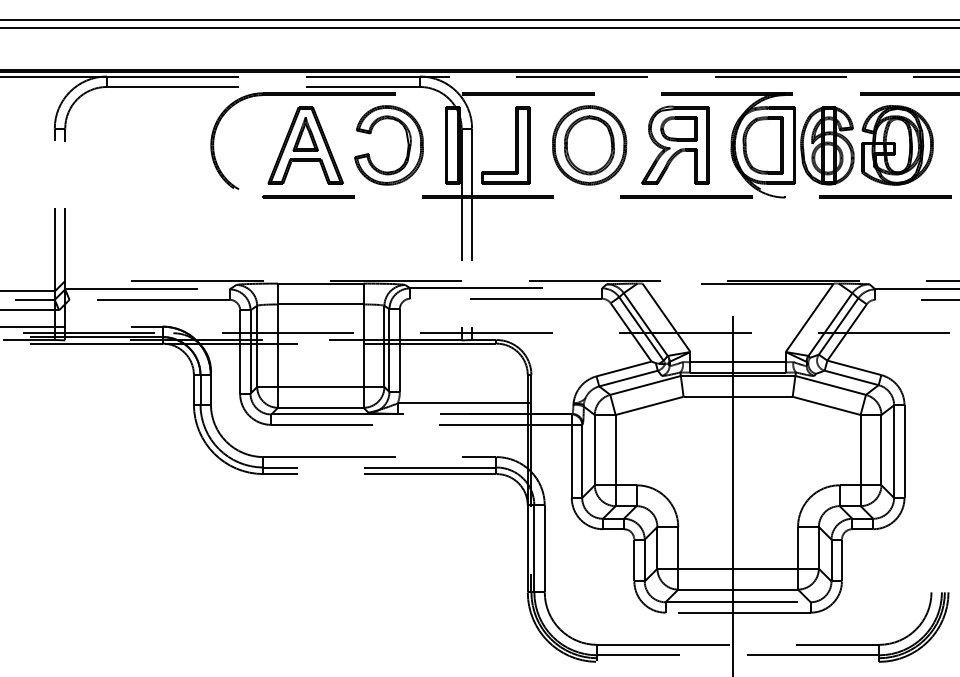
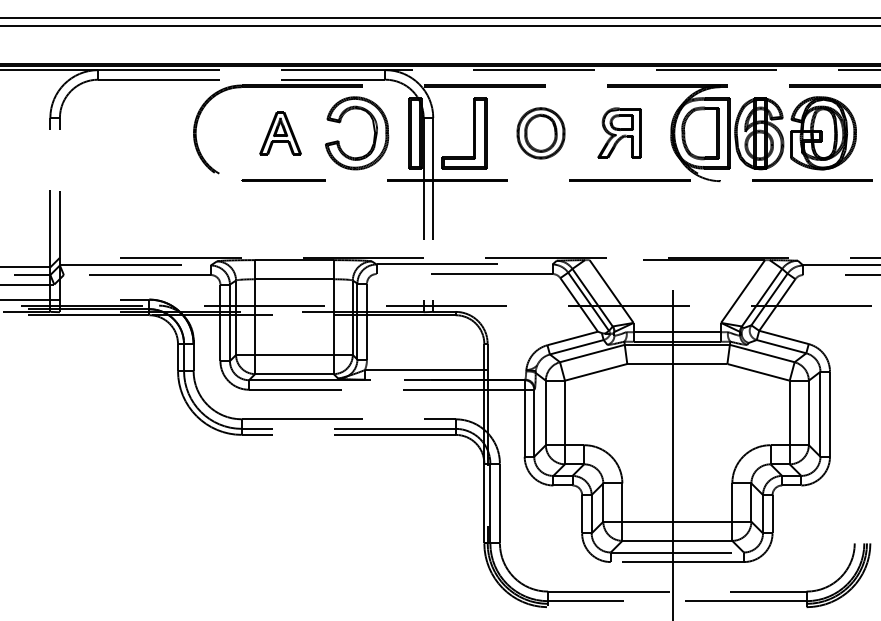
part: (675, 144) -> (619, 132), size x0.7
part: (305, 145) -> (280, 133), size x0.6
part: (588, 145) -> (540, 133), size x0.7

